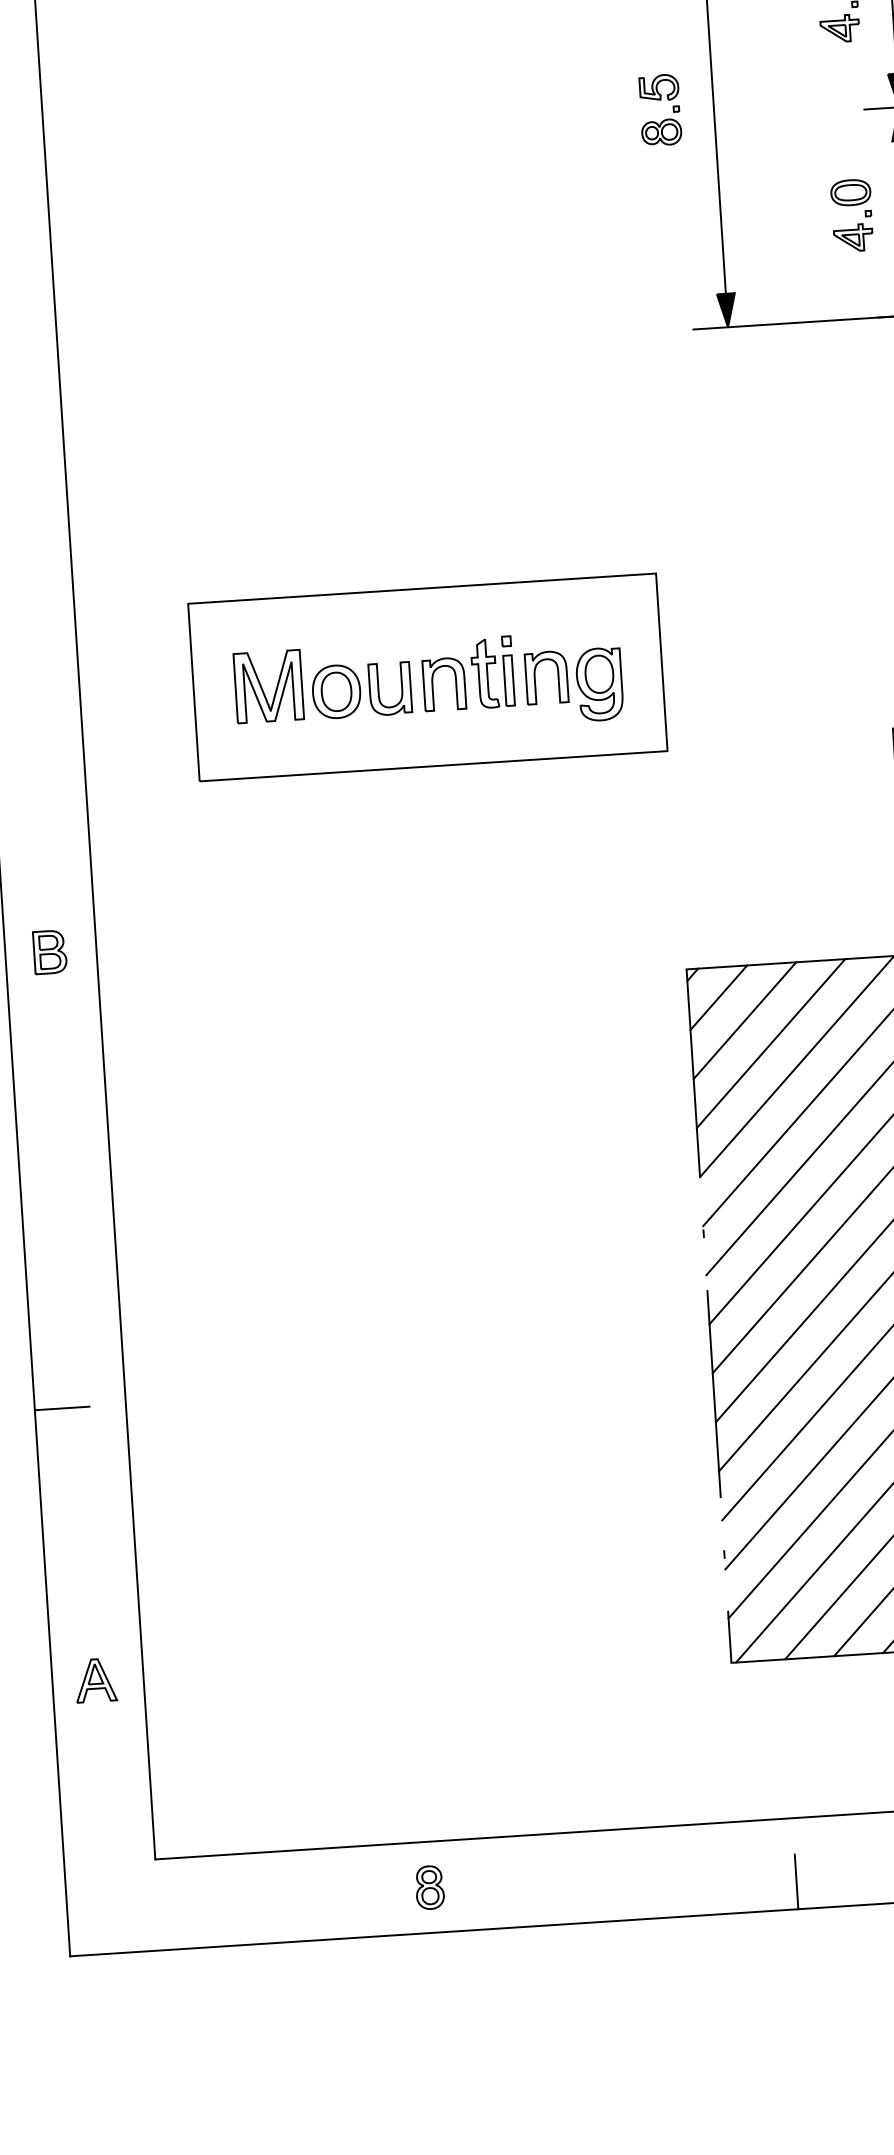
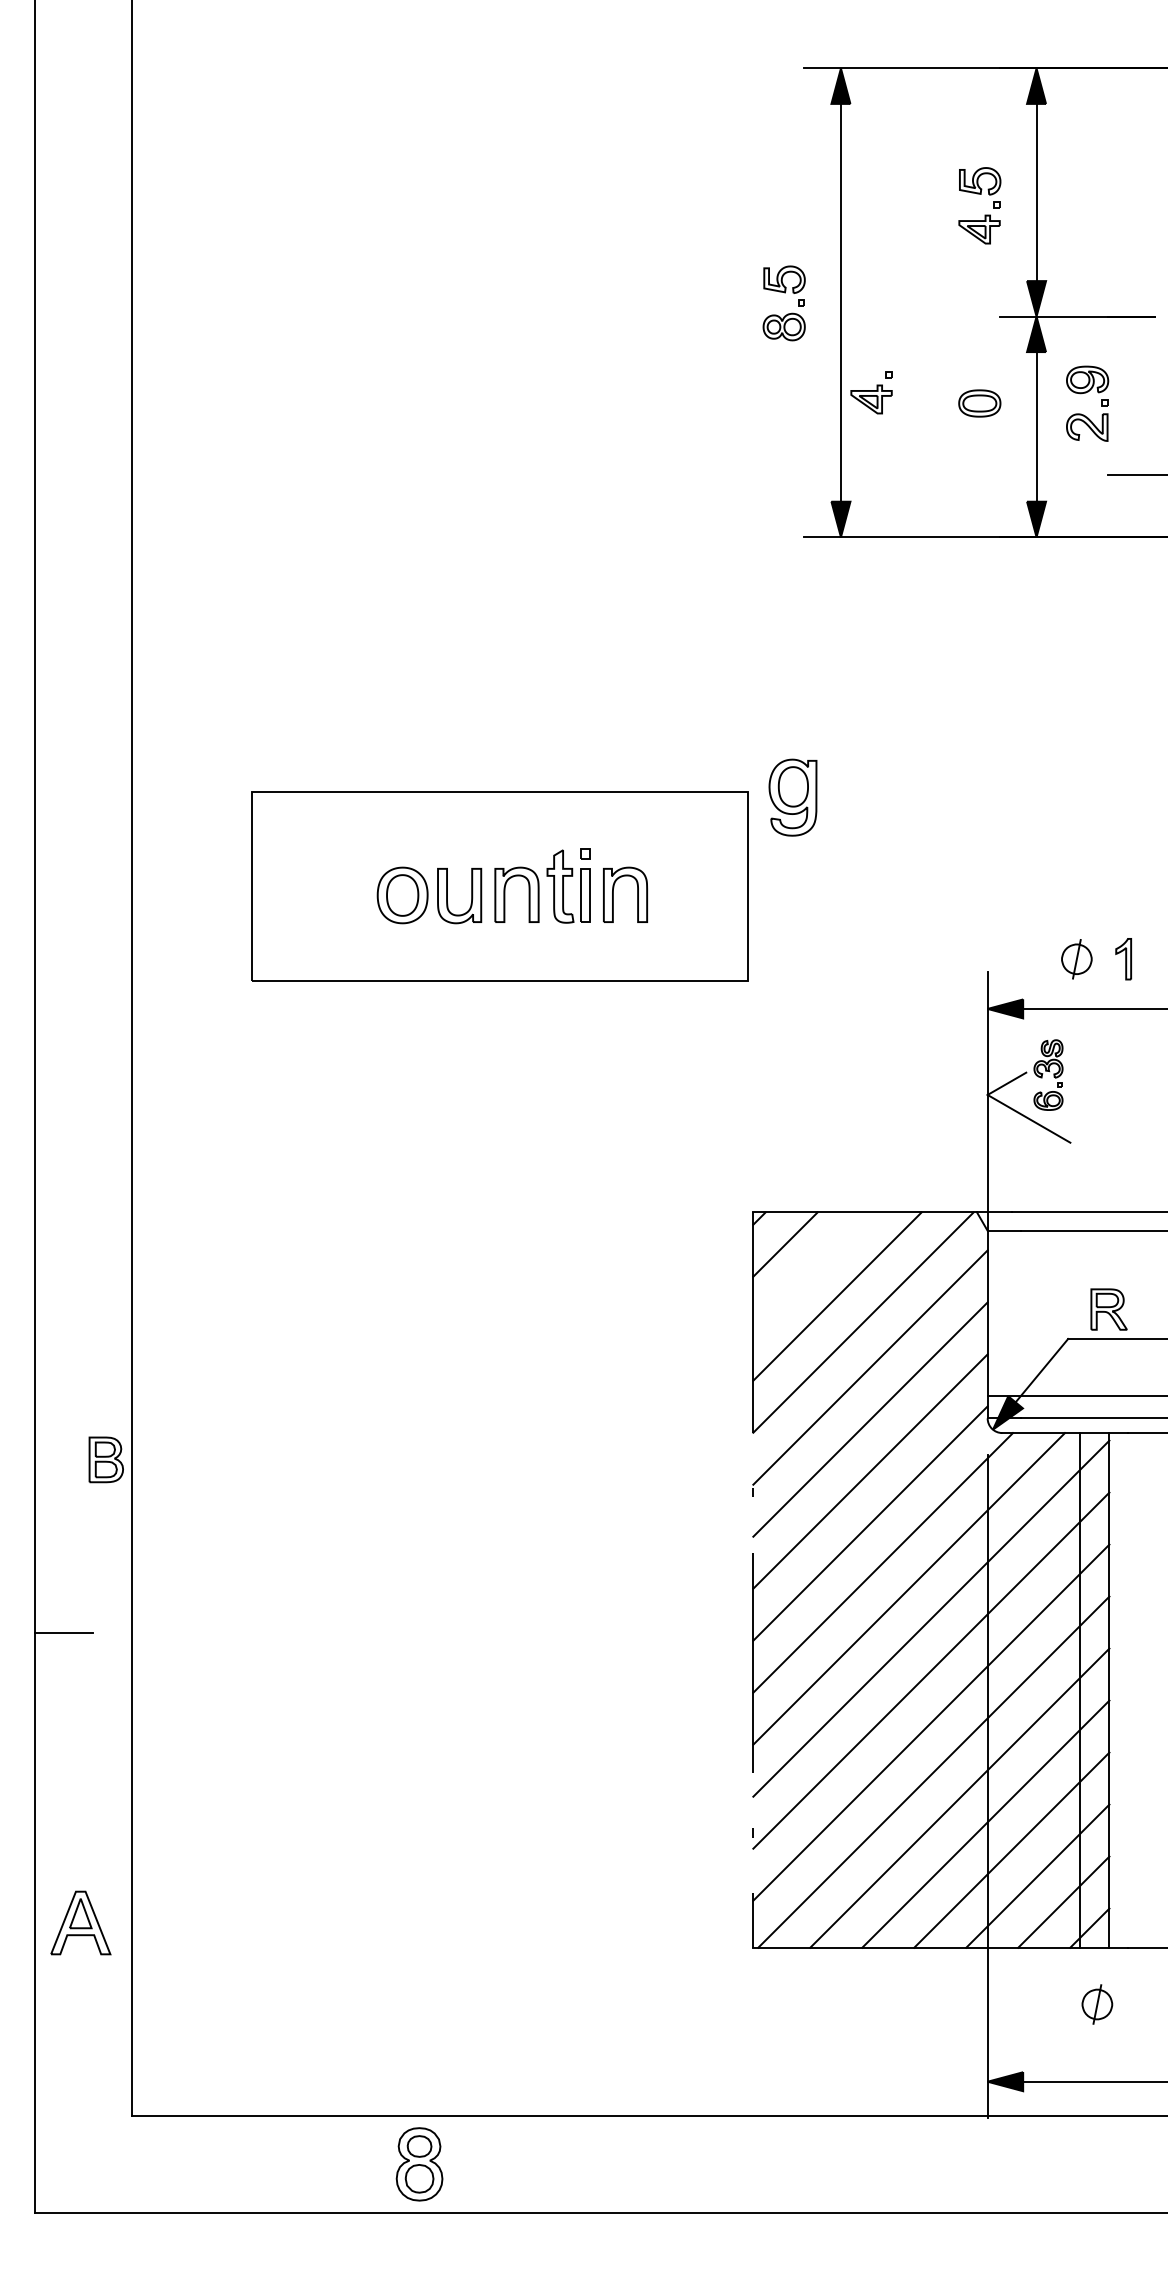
part: (853, 231) -> (871, 392), moved
part: (599, 684) -> (792, 797), moved
part: (262, 687) -> (324, 885), removed
part: (49, 951) -> (105, 1459), moved
line: (744, 1020) -> (811, 1270), removed
part: (95, 1680) -> (80, 1922), size x1.4
line: (796, 1881) -> (807, 2183), removed
part: (429, 1887) -> (419, 2164), size x1.6

